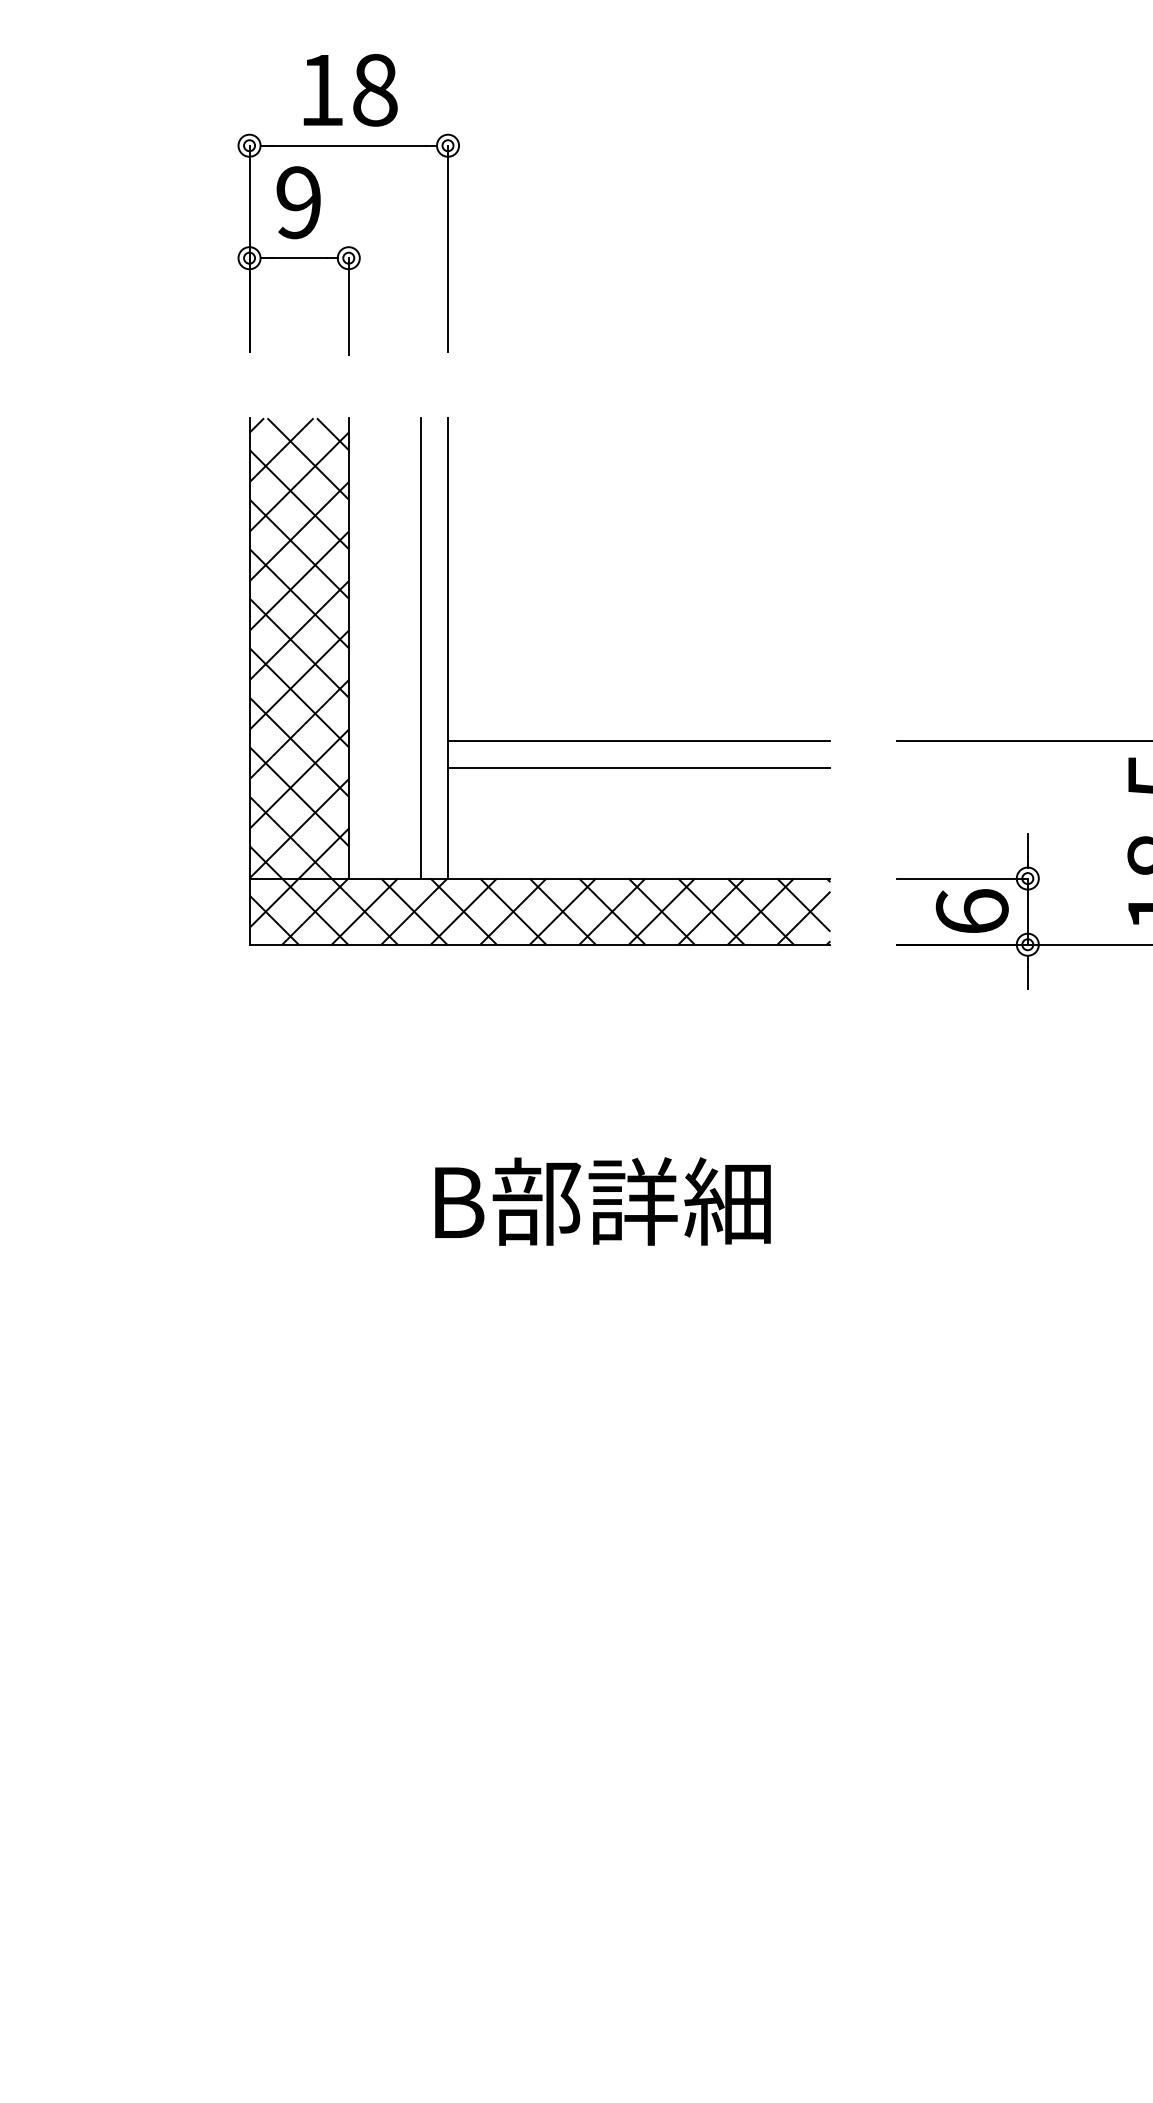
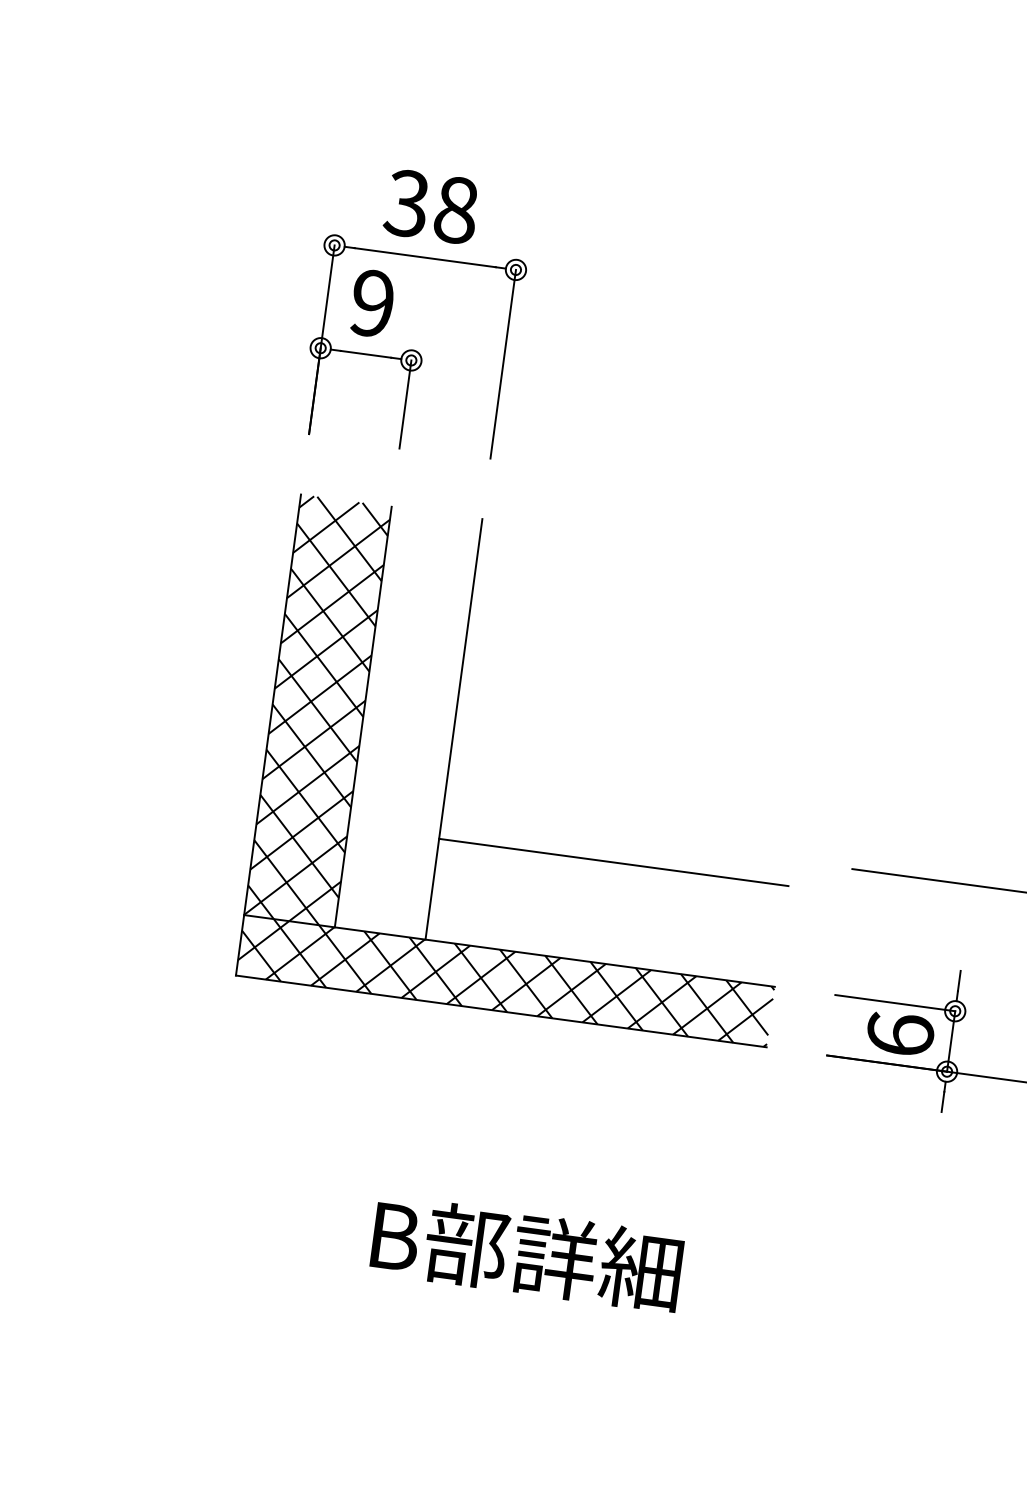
text: (320, 89) -> (406, 202), 18 -> 38
line: (420, 648) -> (428, 725), removed
line: (639, 740) -> (617, 837), removed

